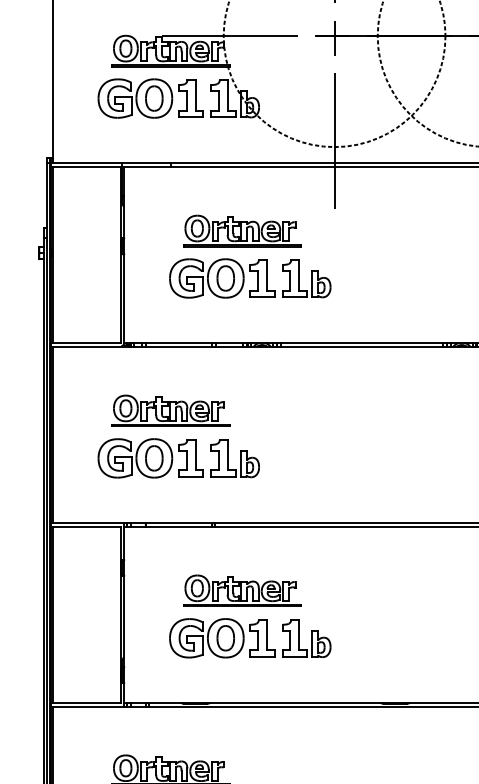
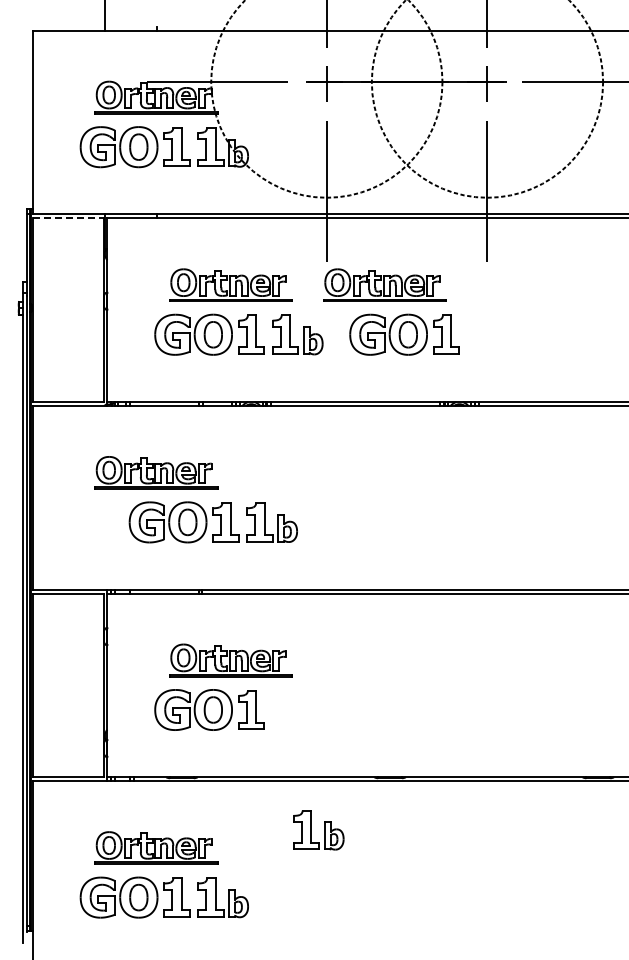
line: (86, 166) -> (68, 218), solid -> dashed
part: (389, 230) -> (384, 284), added
part: (409, 278) -> (404, 334), added
part: (177, 458) -> (212, 522), moved
part: (306, 638) -> (318, 830), moved

